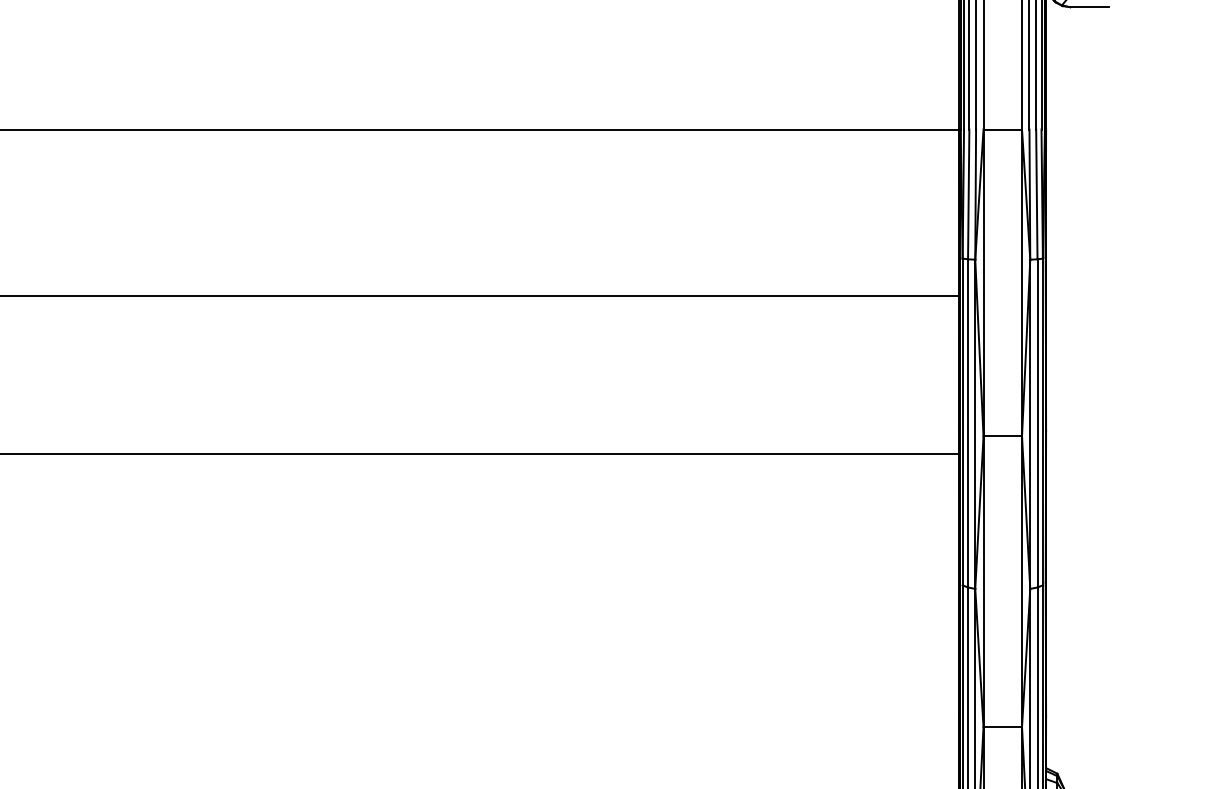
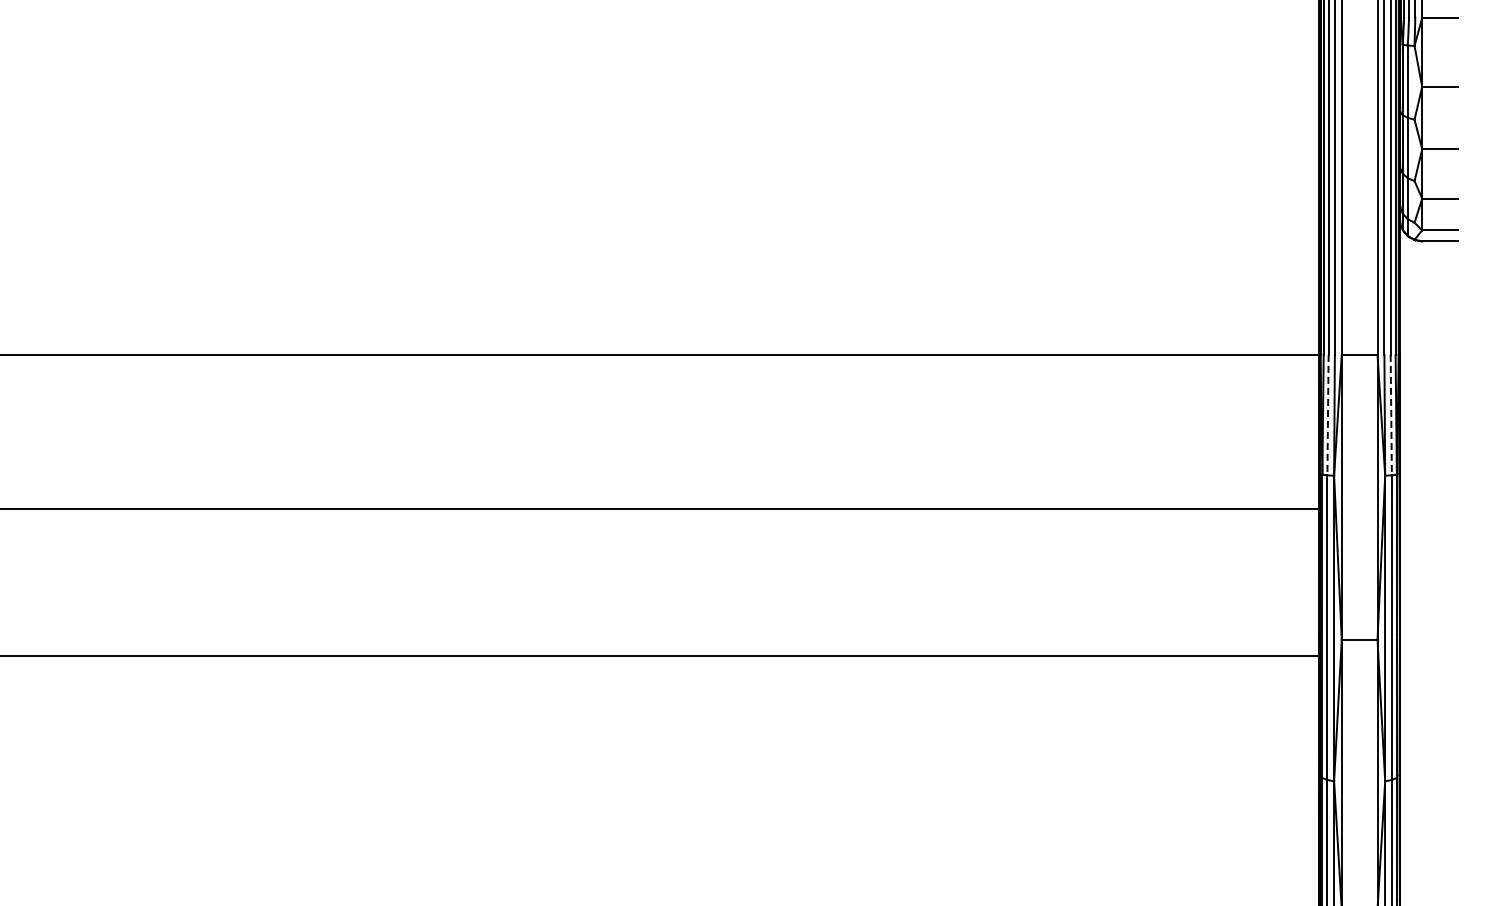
line: (969, 194) -> (1328, 415), solid -> dashed
line: (1037, 194) -> (1391, 415), solid -> dashed

